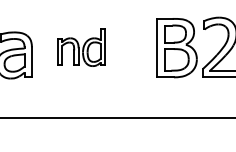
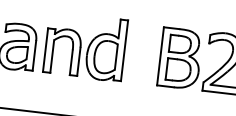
part: (81, 47) -> (85, 46), size x1.67

